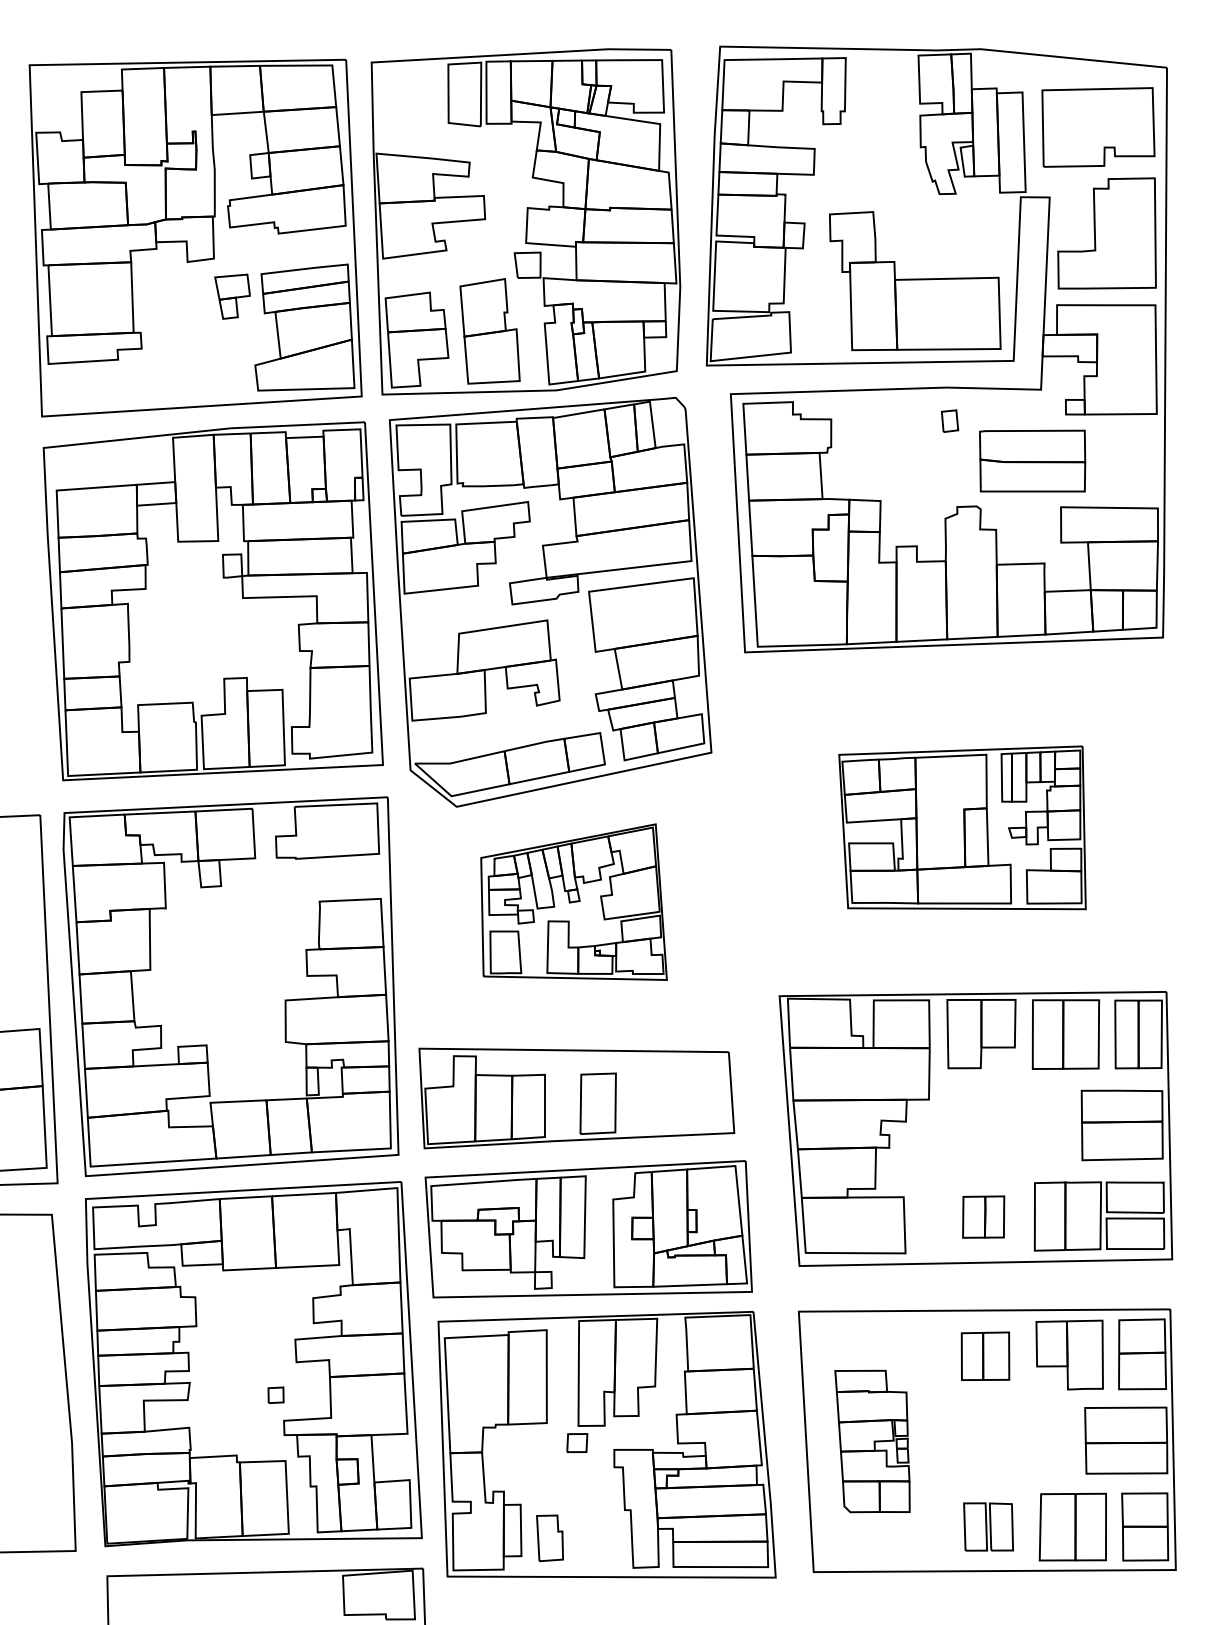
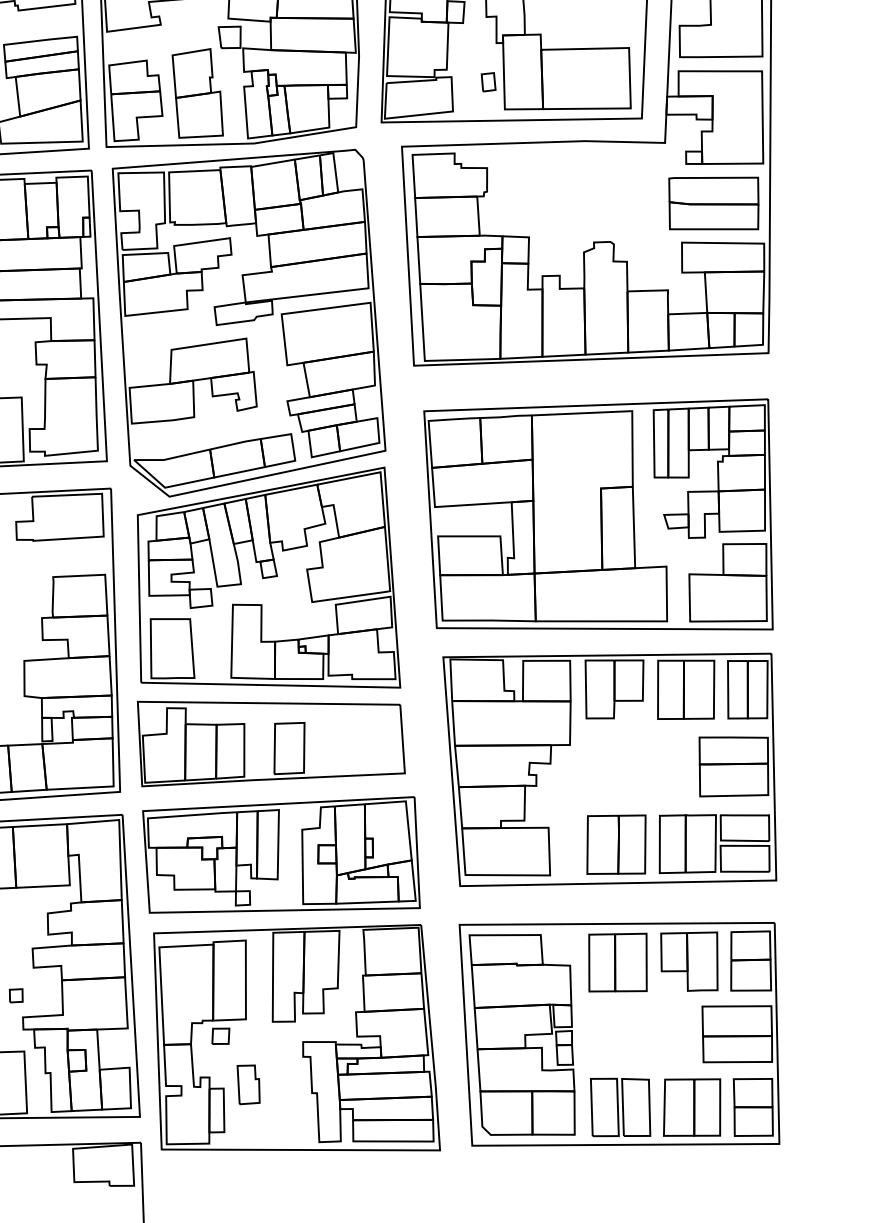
part: (949, 420) -> (488, 81), moved
part: (1032, 460) -> (713, 202), moved
part: (962, 827) -> (598, 514), size x1.67
part: (573, 901) -> (268, 576), size x1.67
part: (983, 1216) -> (616, 844), size x1.67
part: (985, 1356) -> (617, 962), size x1.43
part: (872, 1441) -> (522, 1034), size x1.67
part: (577, 1443) -> (221, 1036), moved
part: (988, 1526) -> (620, 1107), size x1.43
part: (549, 1538) -> (248, 1085), moved

